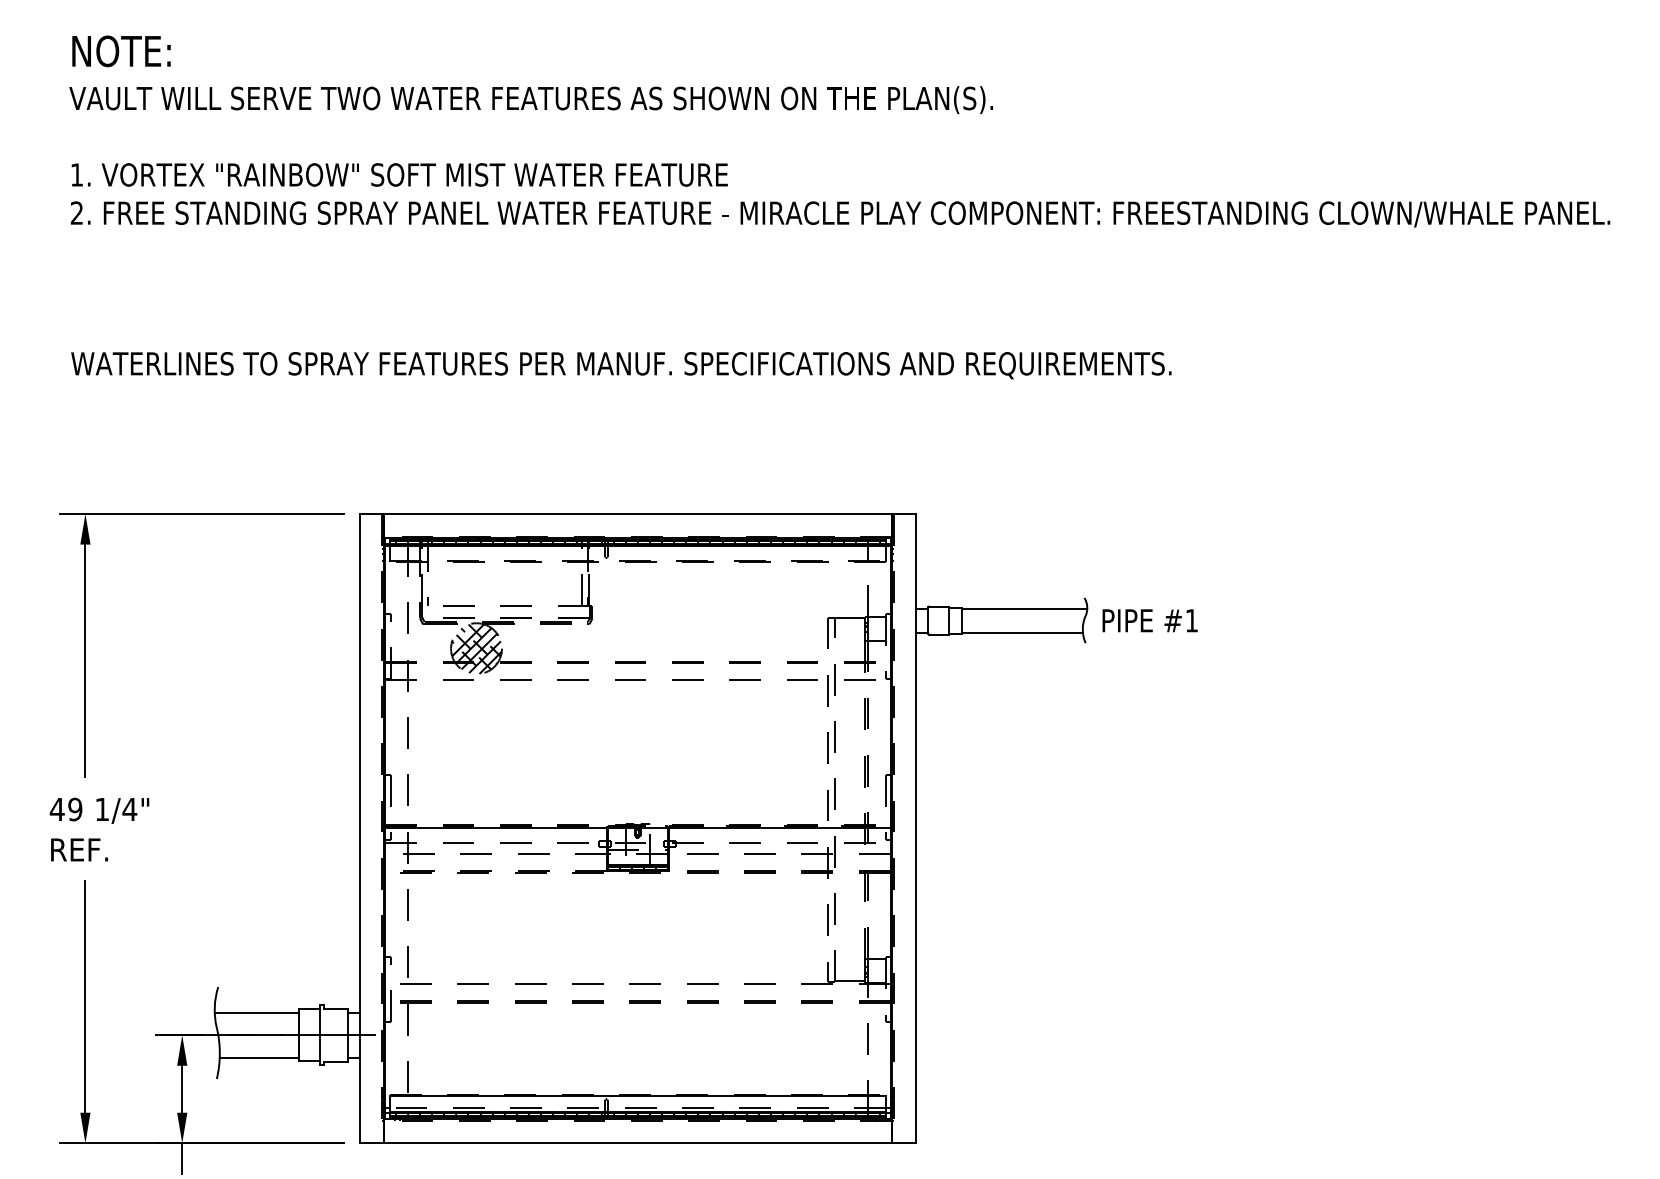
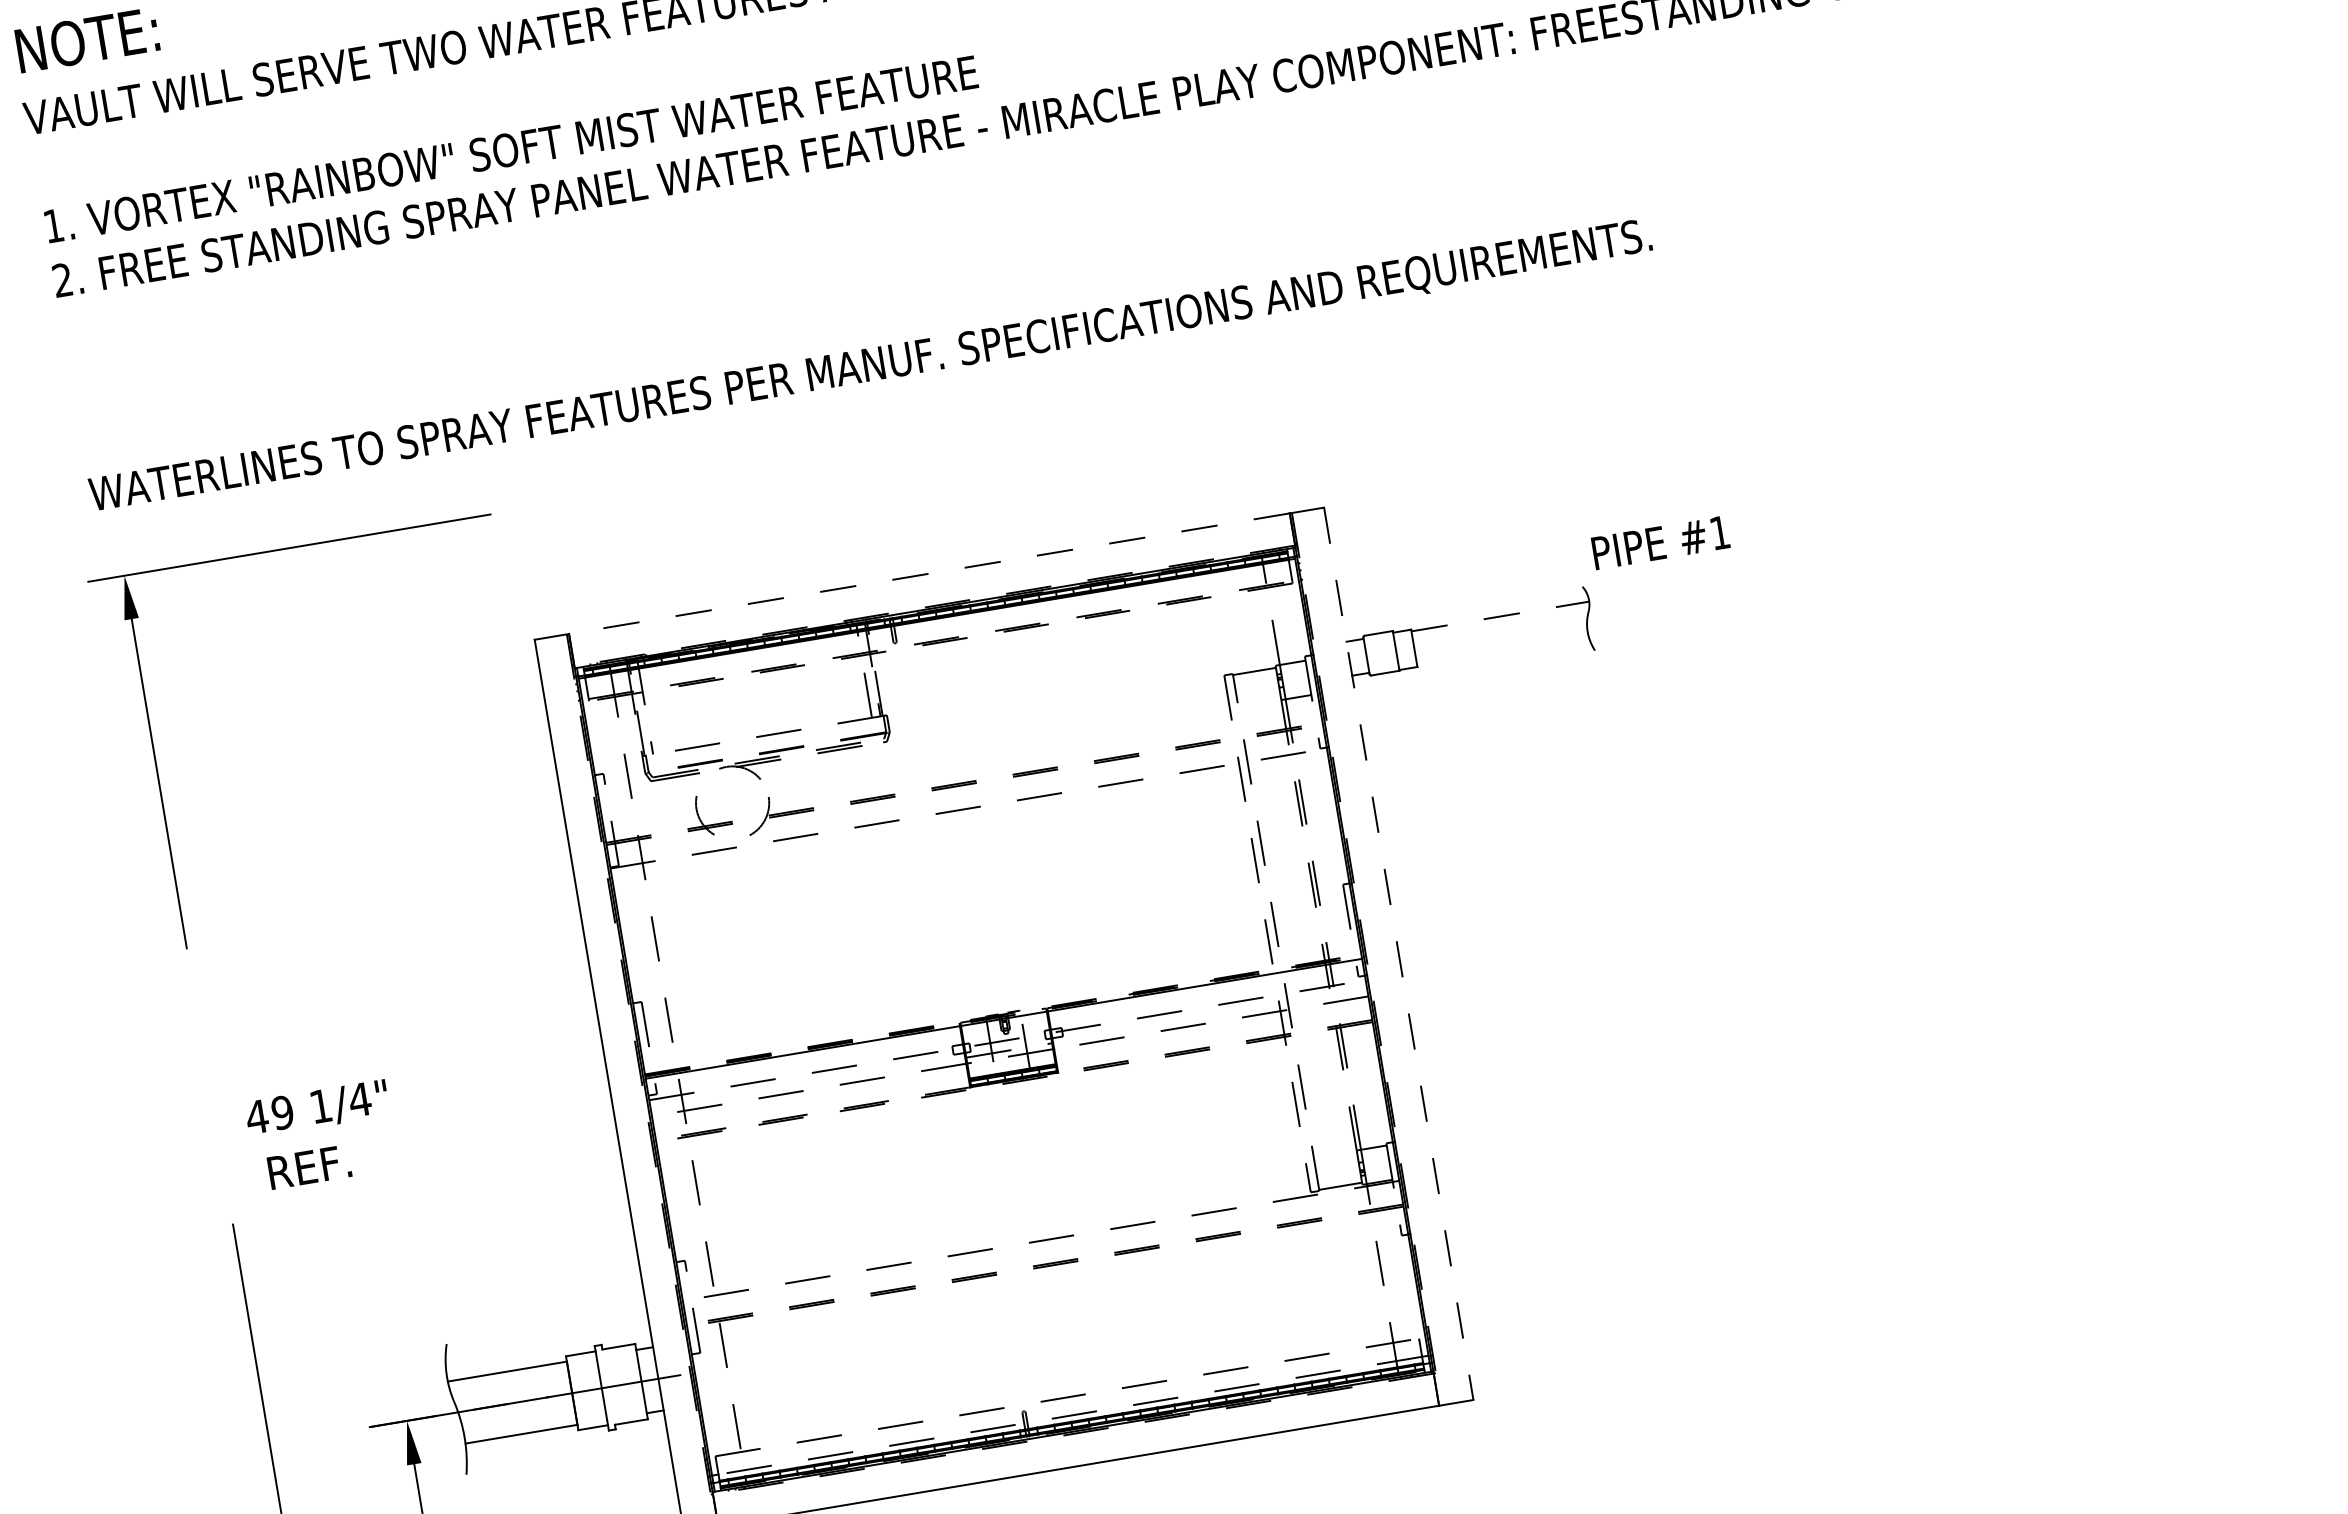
line: (637, 514) -> (929, 574), solid -> dashed
line: (1024, 608) -> (1500, 615), solid -> dashed
text: (1149, 620) -> (1659, 542), moved
line: (1021, 632) -> (1501, 650), removed
part: (85, 645) -> (155, 762), moved
hatch: (476, 649) -> (732, 804), removed
text: (99, 810) -> (317, 1108), moved
line: (916, 828) -> (1399, 953), solid -> dashed
text: (79, 849) -> (309, 1166), moved
line: (637, 1096) -> (1067, 1399), removed

